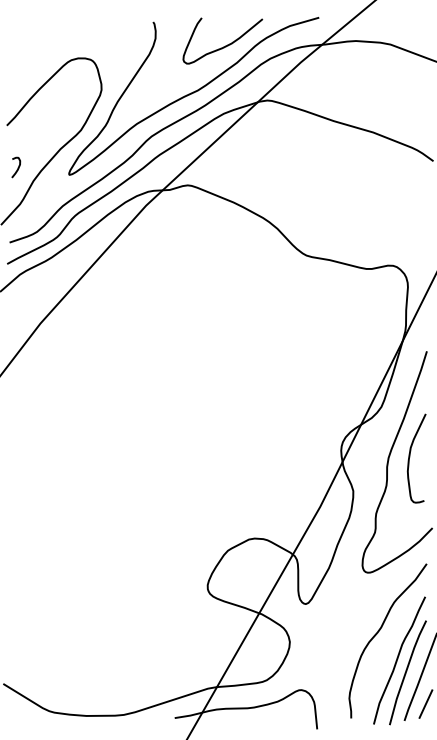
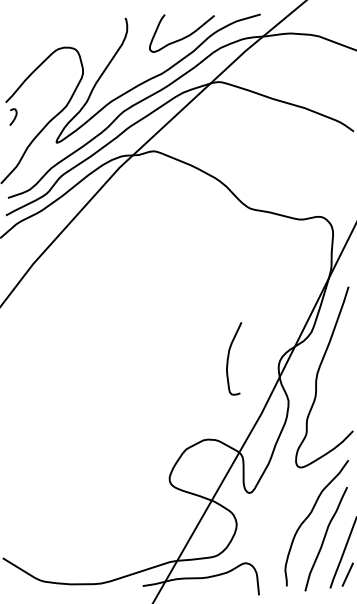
curve: (17, 167) -> (14, 117), moved
curve: (410, 457) -> (229, 357), moved
line: (407, 671) -> (332, 548), removed

